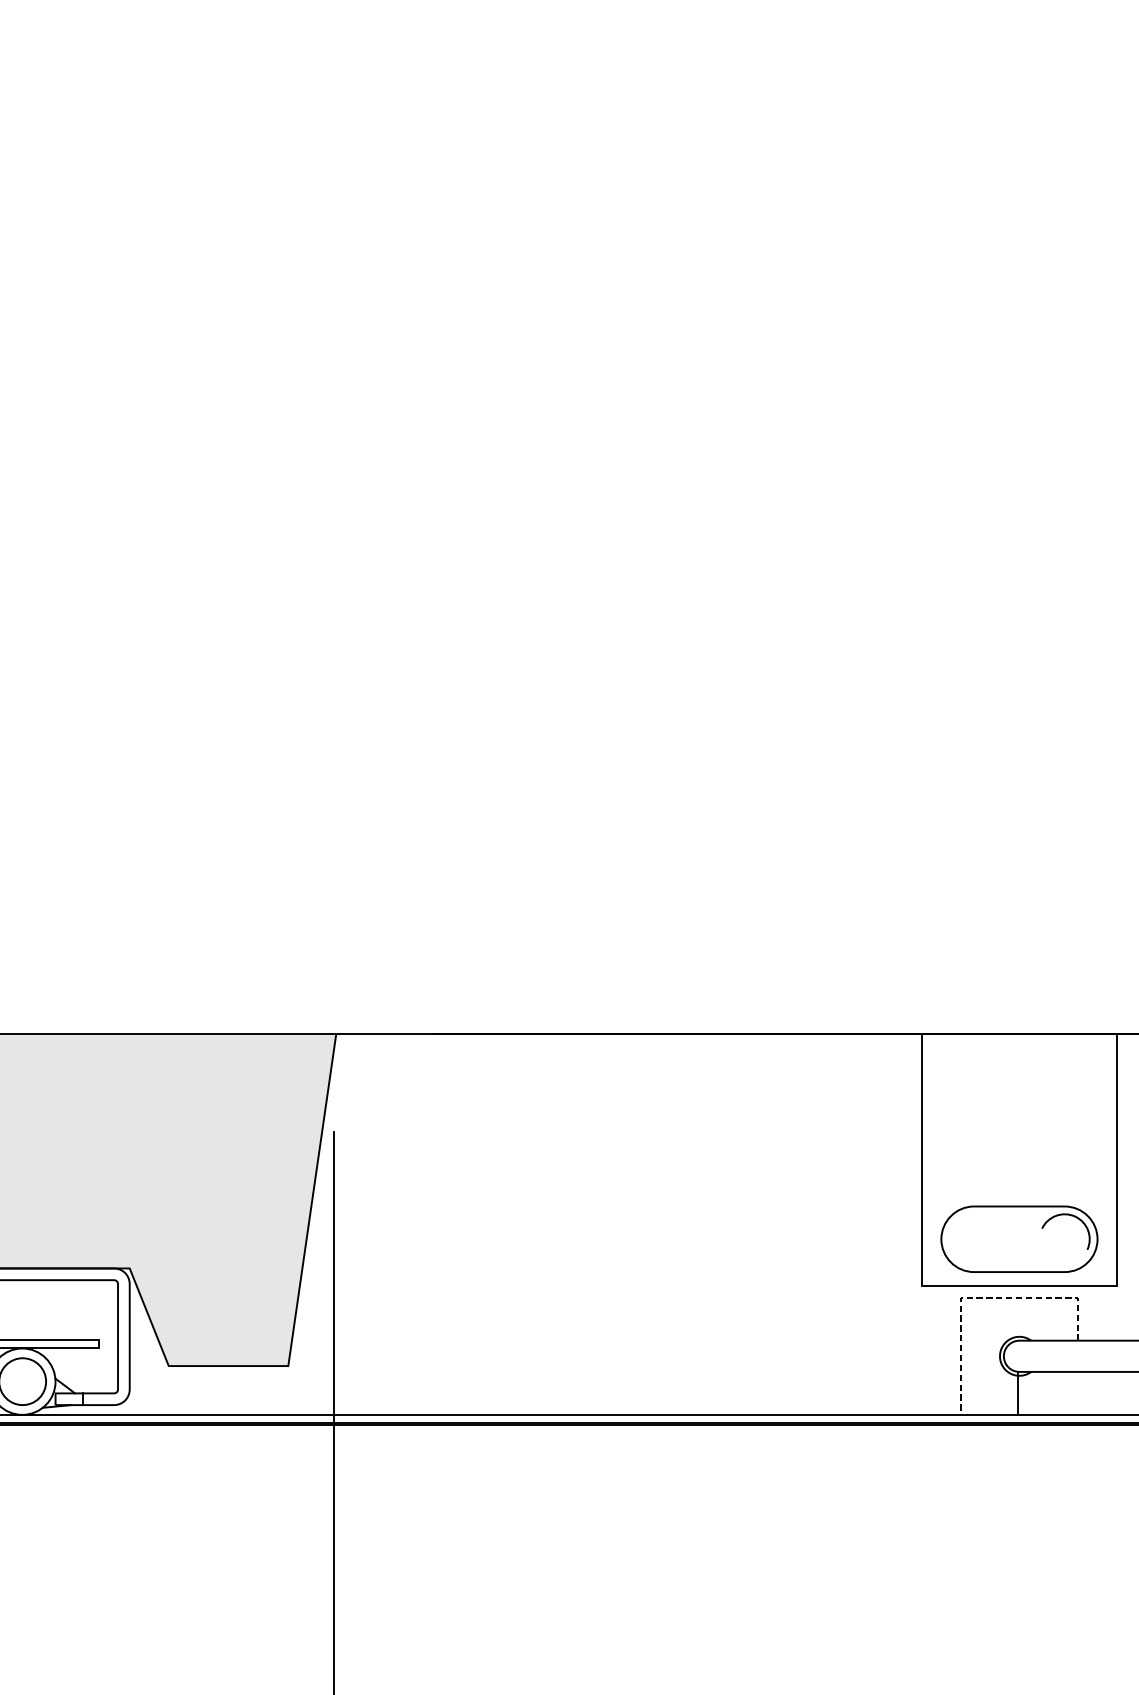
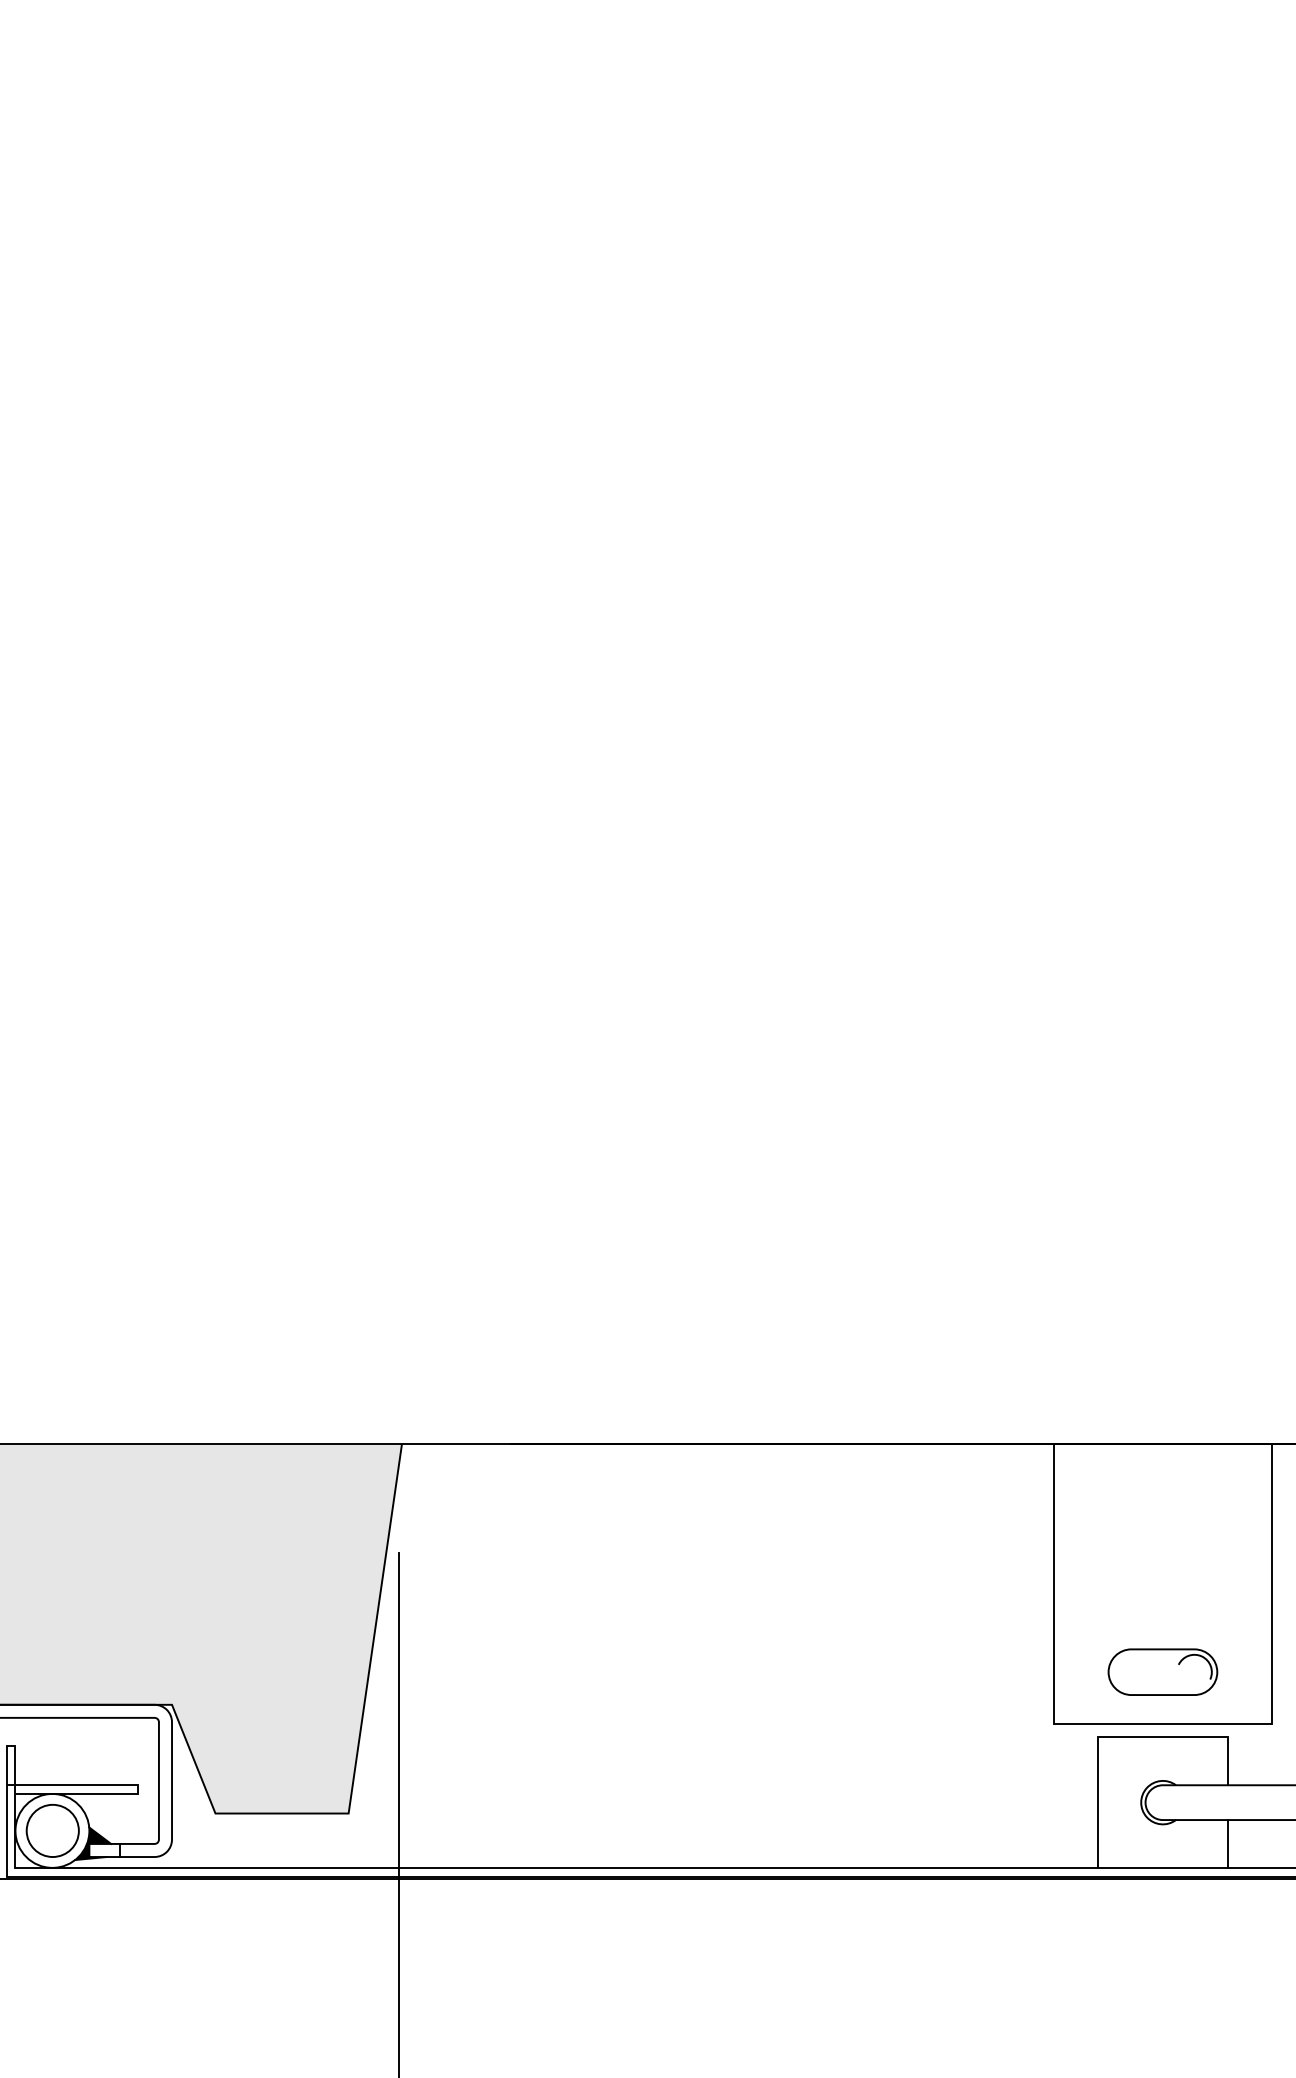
part: (1019, 1238) -> (1162, 1671), size x0.62
line: (982, 1297) -> (1121, 1737), dashed -> solid
fill: (59, 1392) -> (93, 1843), added
line: (1018, 1392) -> (1228, 1843), moved

